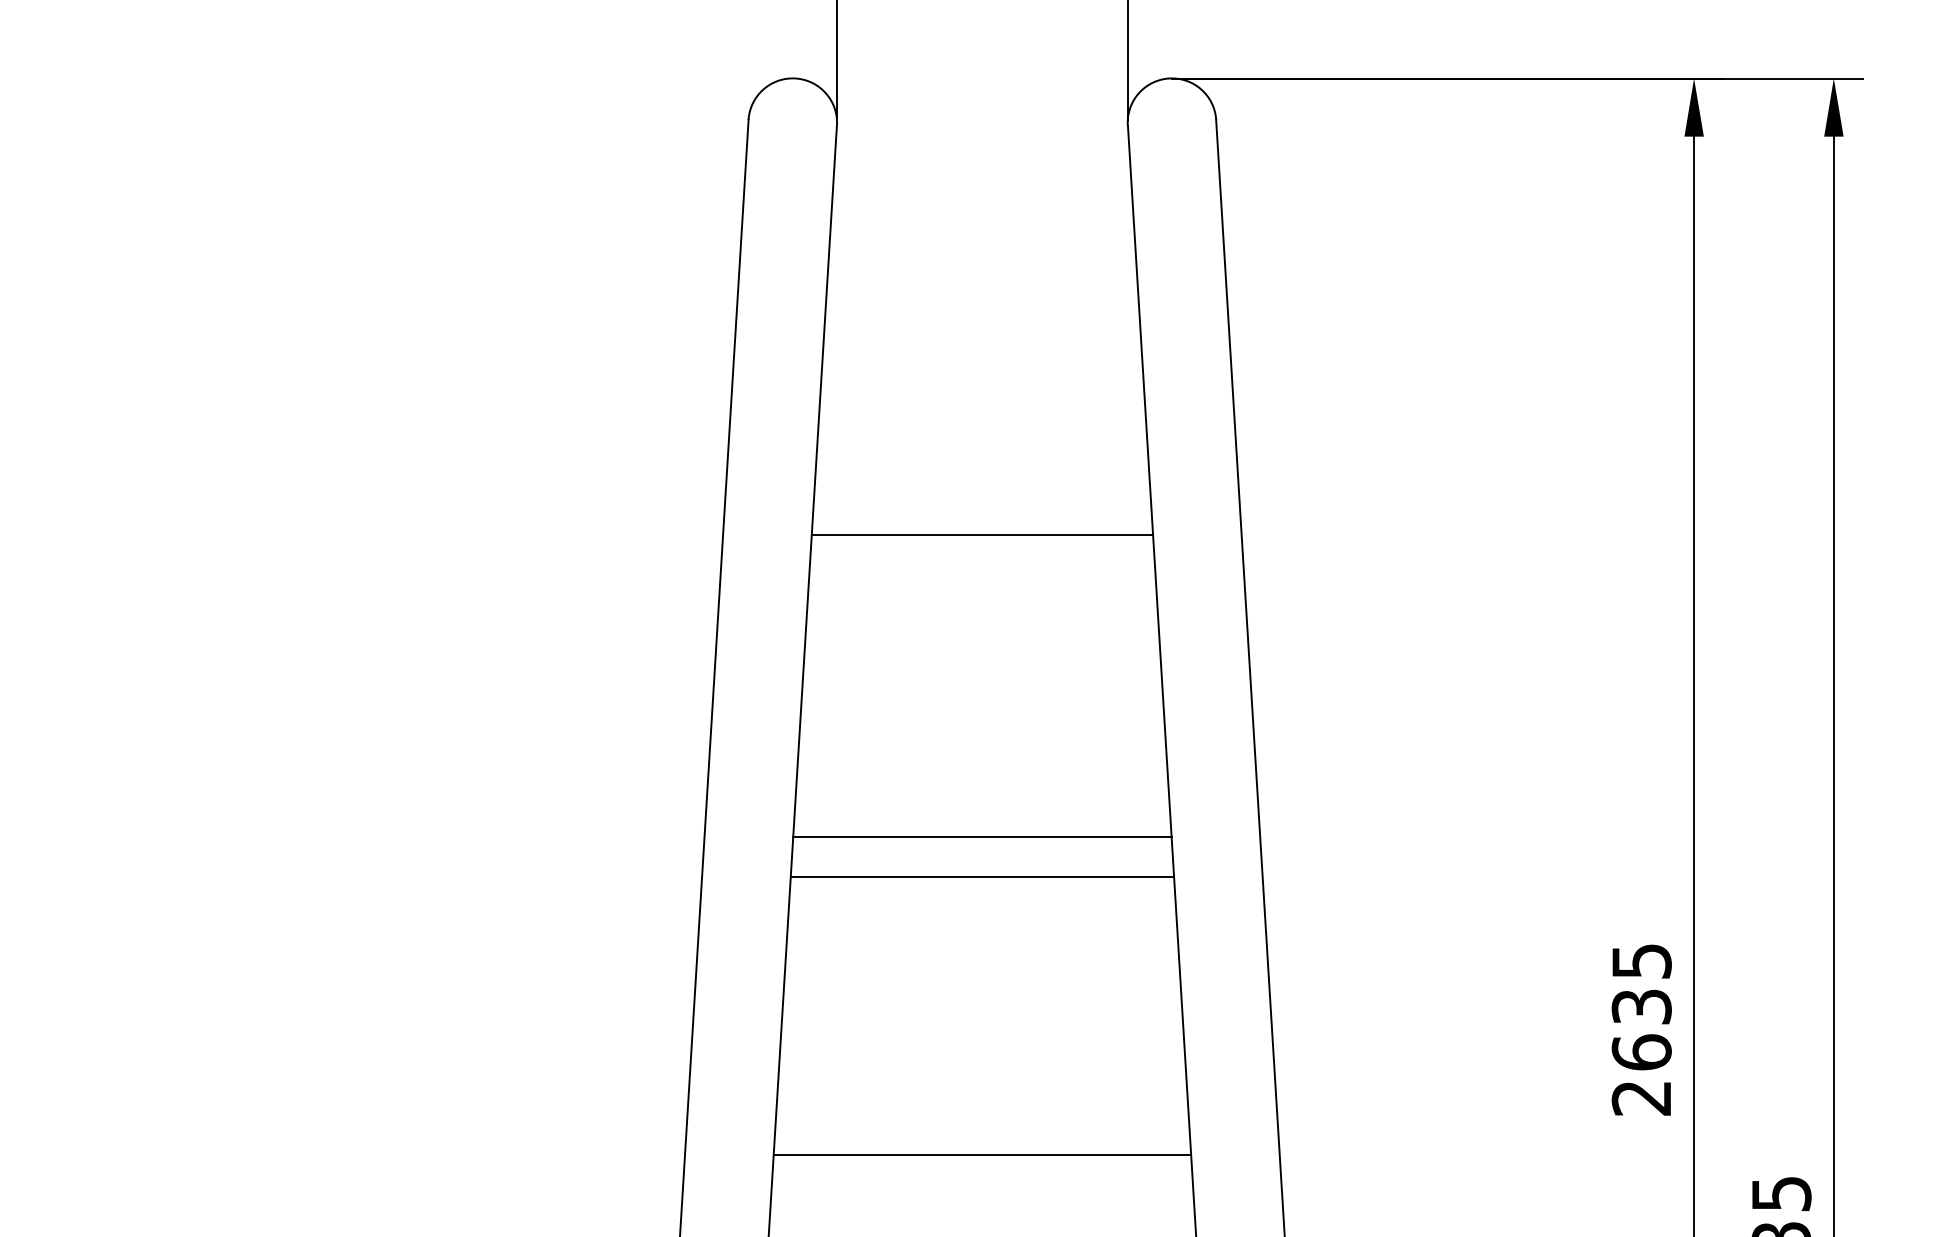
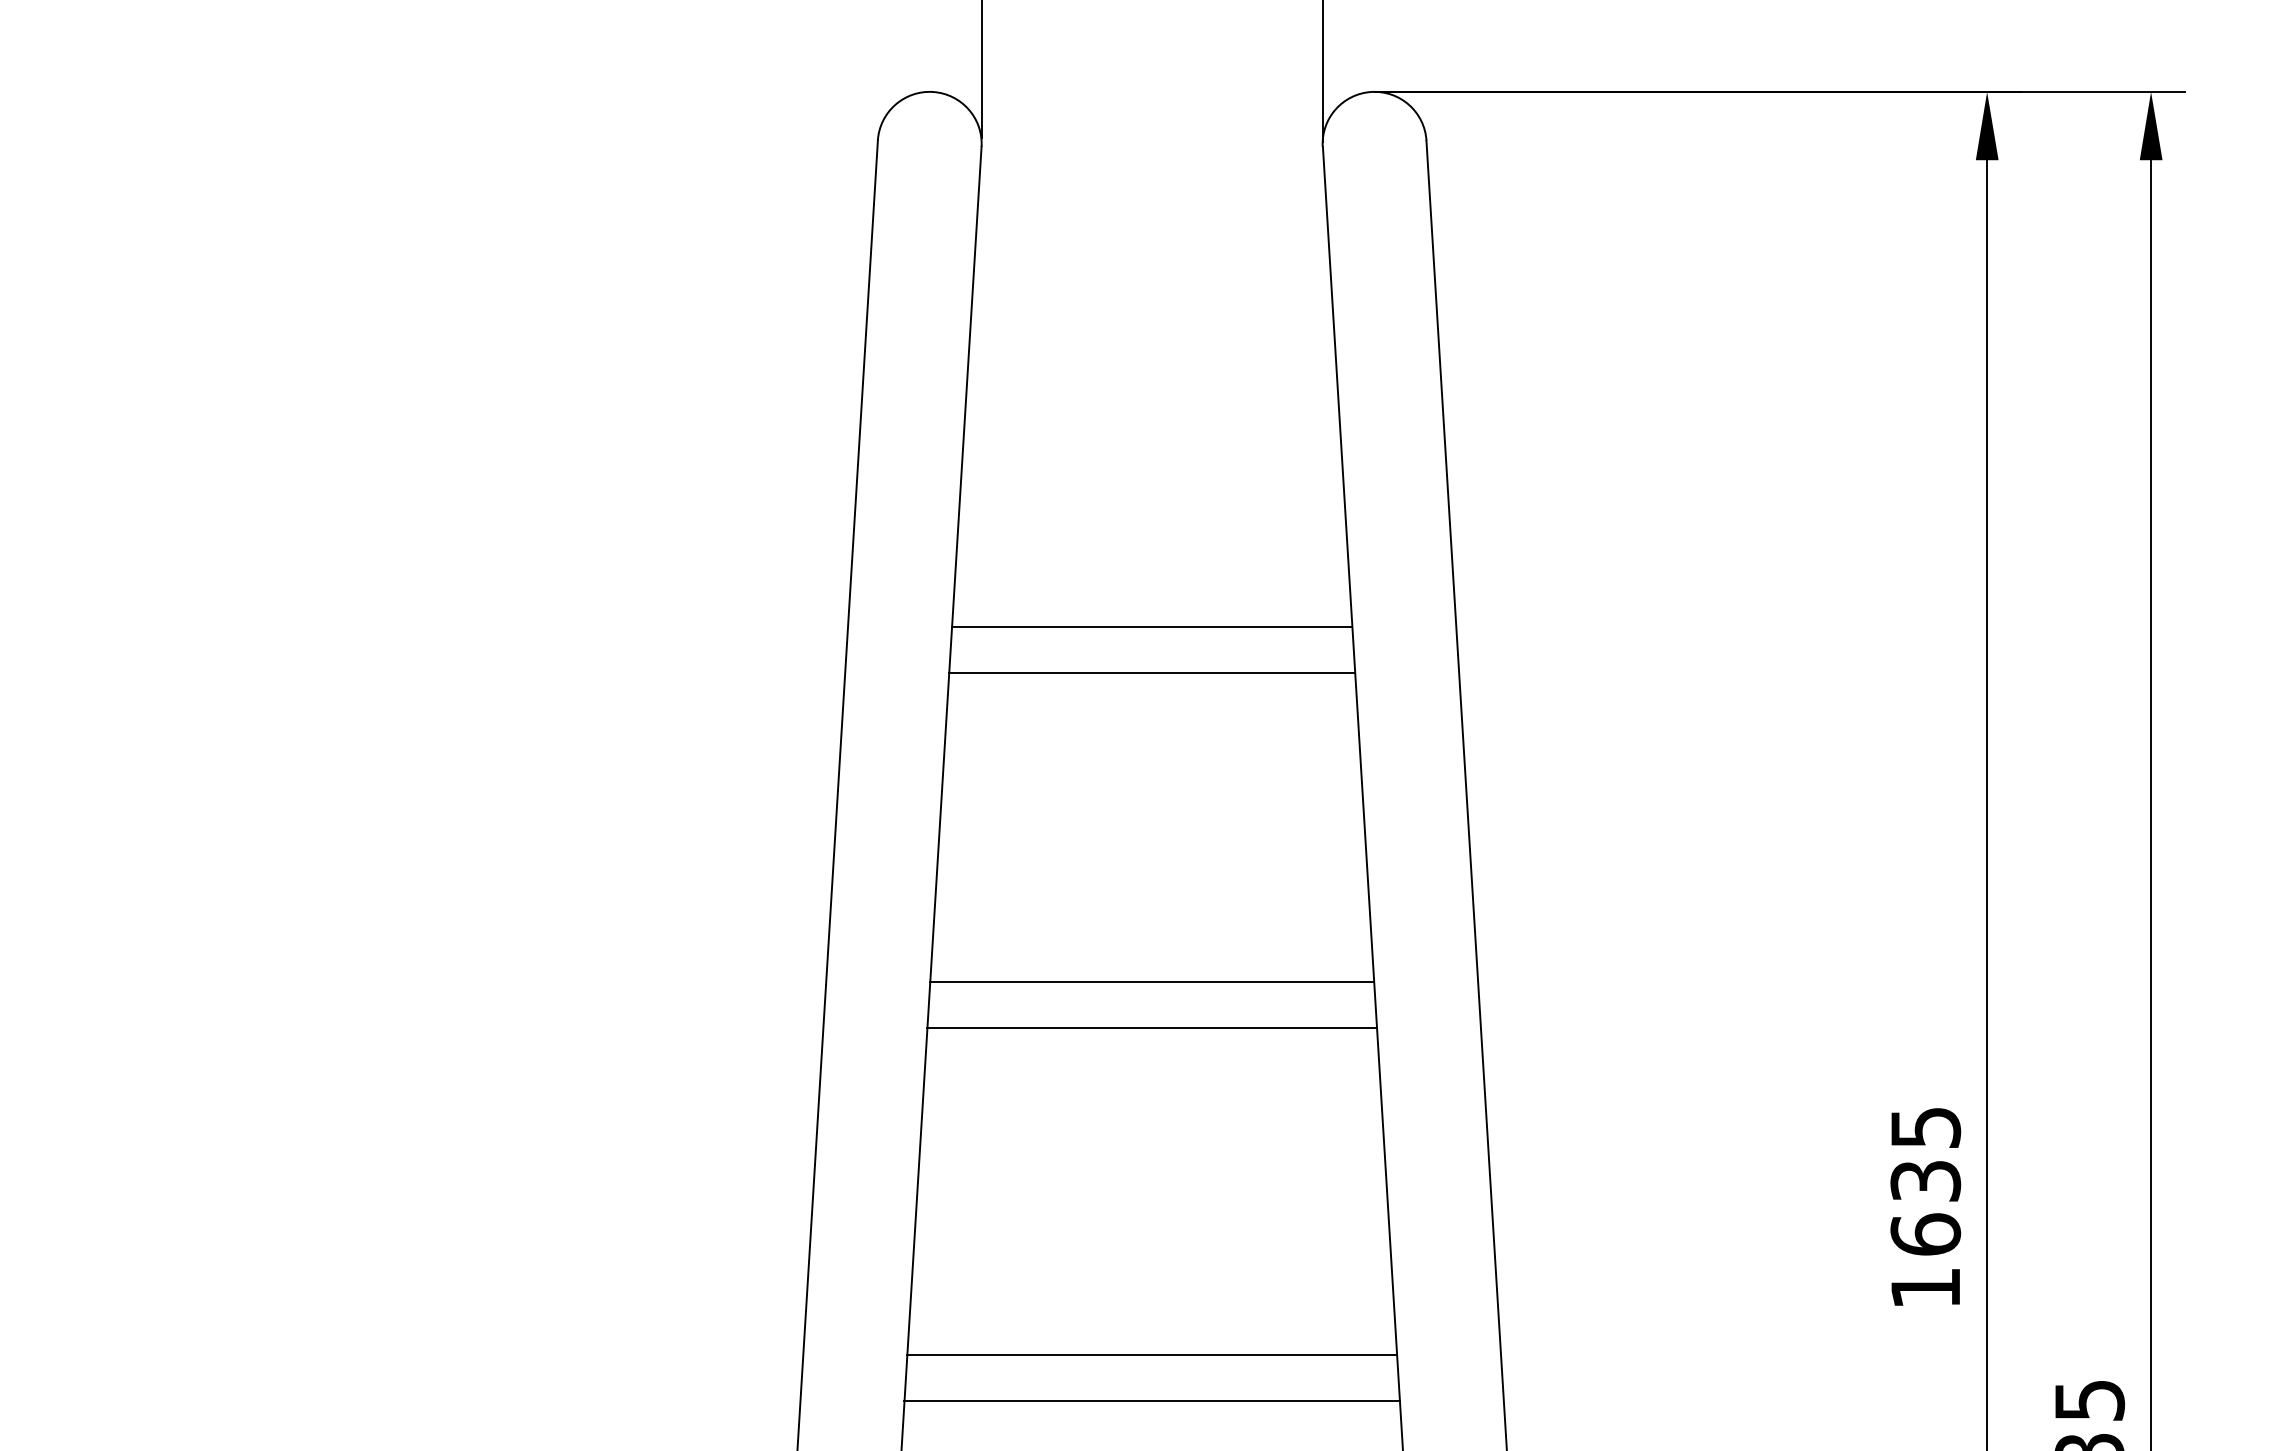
line: (982, 574) -> (1152, 673), added
text: (1640, 1098) -> (1924, 1288), 2635 -> 1635
line: (981, 1193) -> (1151, 1400), added

